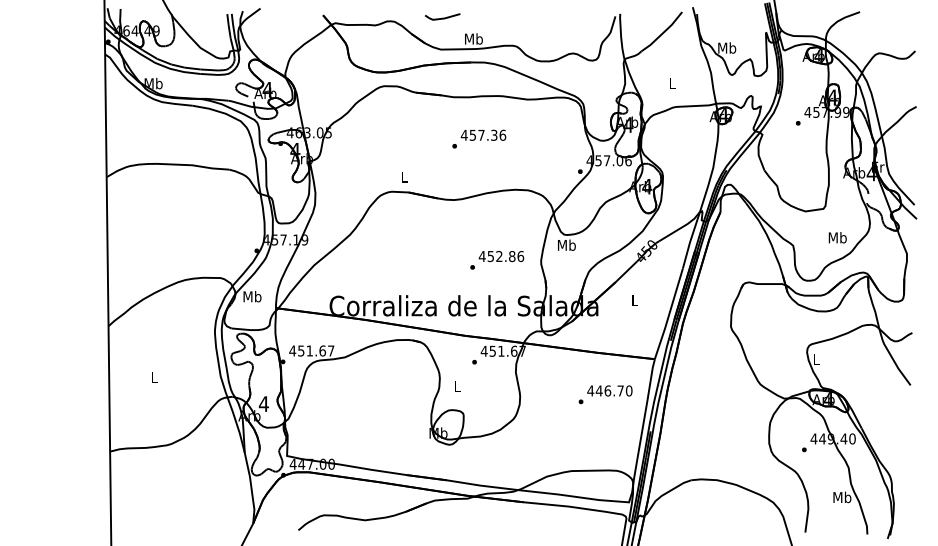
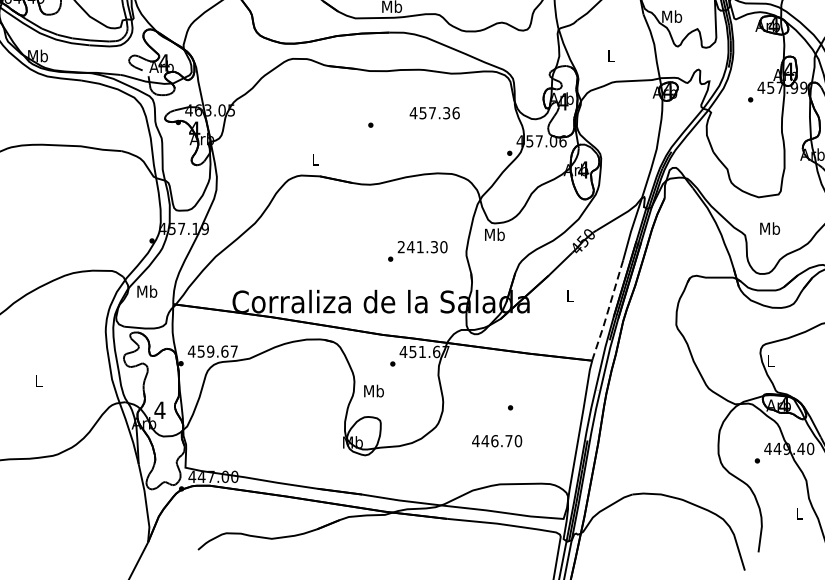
text: (483, 134) -> (434, 112), moved
text: (837, 237) -> (769, 228), moved
text: (501, 256) -> (422, 247), 452.86 -> 241.30
line: (669, 314) -> (608, 311), solid -> dashed
text: (309, 350) -> (210, 351), 451.67 -> 459.67
text: (457, 386) -> (373, 390), L -> Mb
text: (609, 390) -> (496, 440), moved
text: (842, 497) -> (799, 513), Mb -> L

